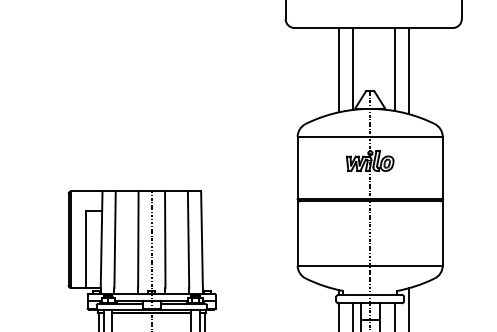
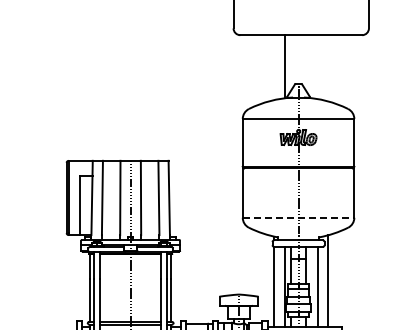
line: (338, 70) -> (274, 67), removed
line: (394, 70) -> (317, 67), removed
line: (409, 71) -> (328, 68), removed
line: (370, 265) -> (298, 217), solid -> dashed

